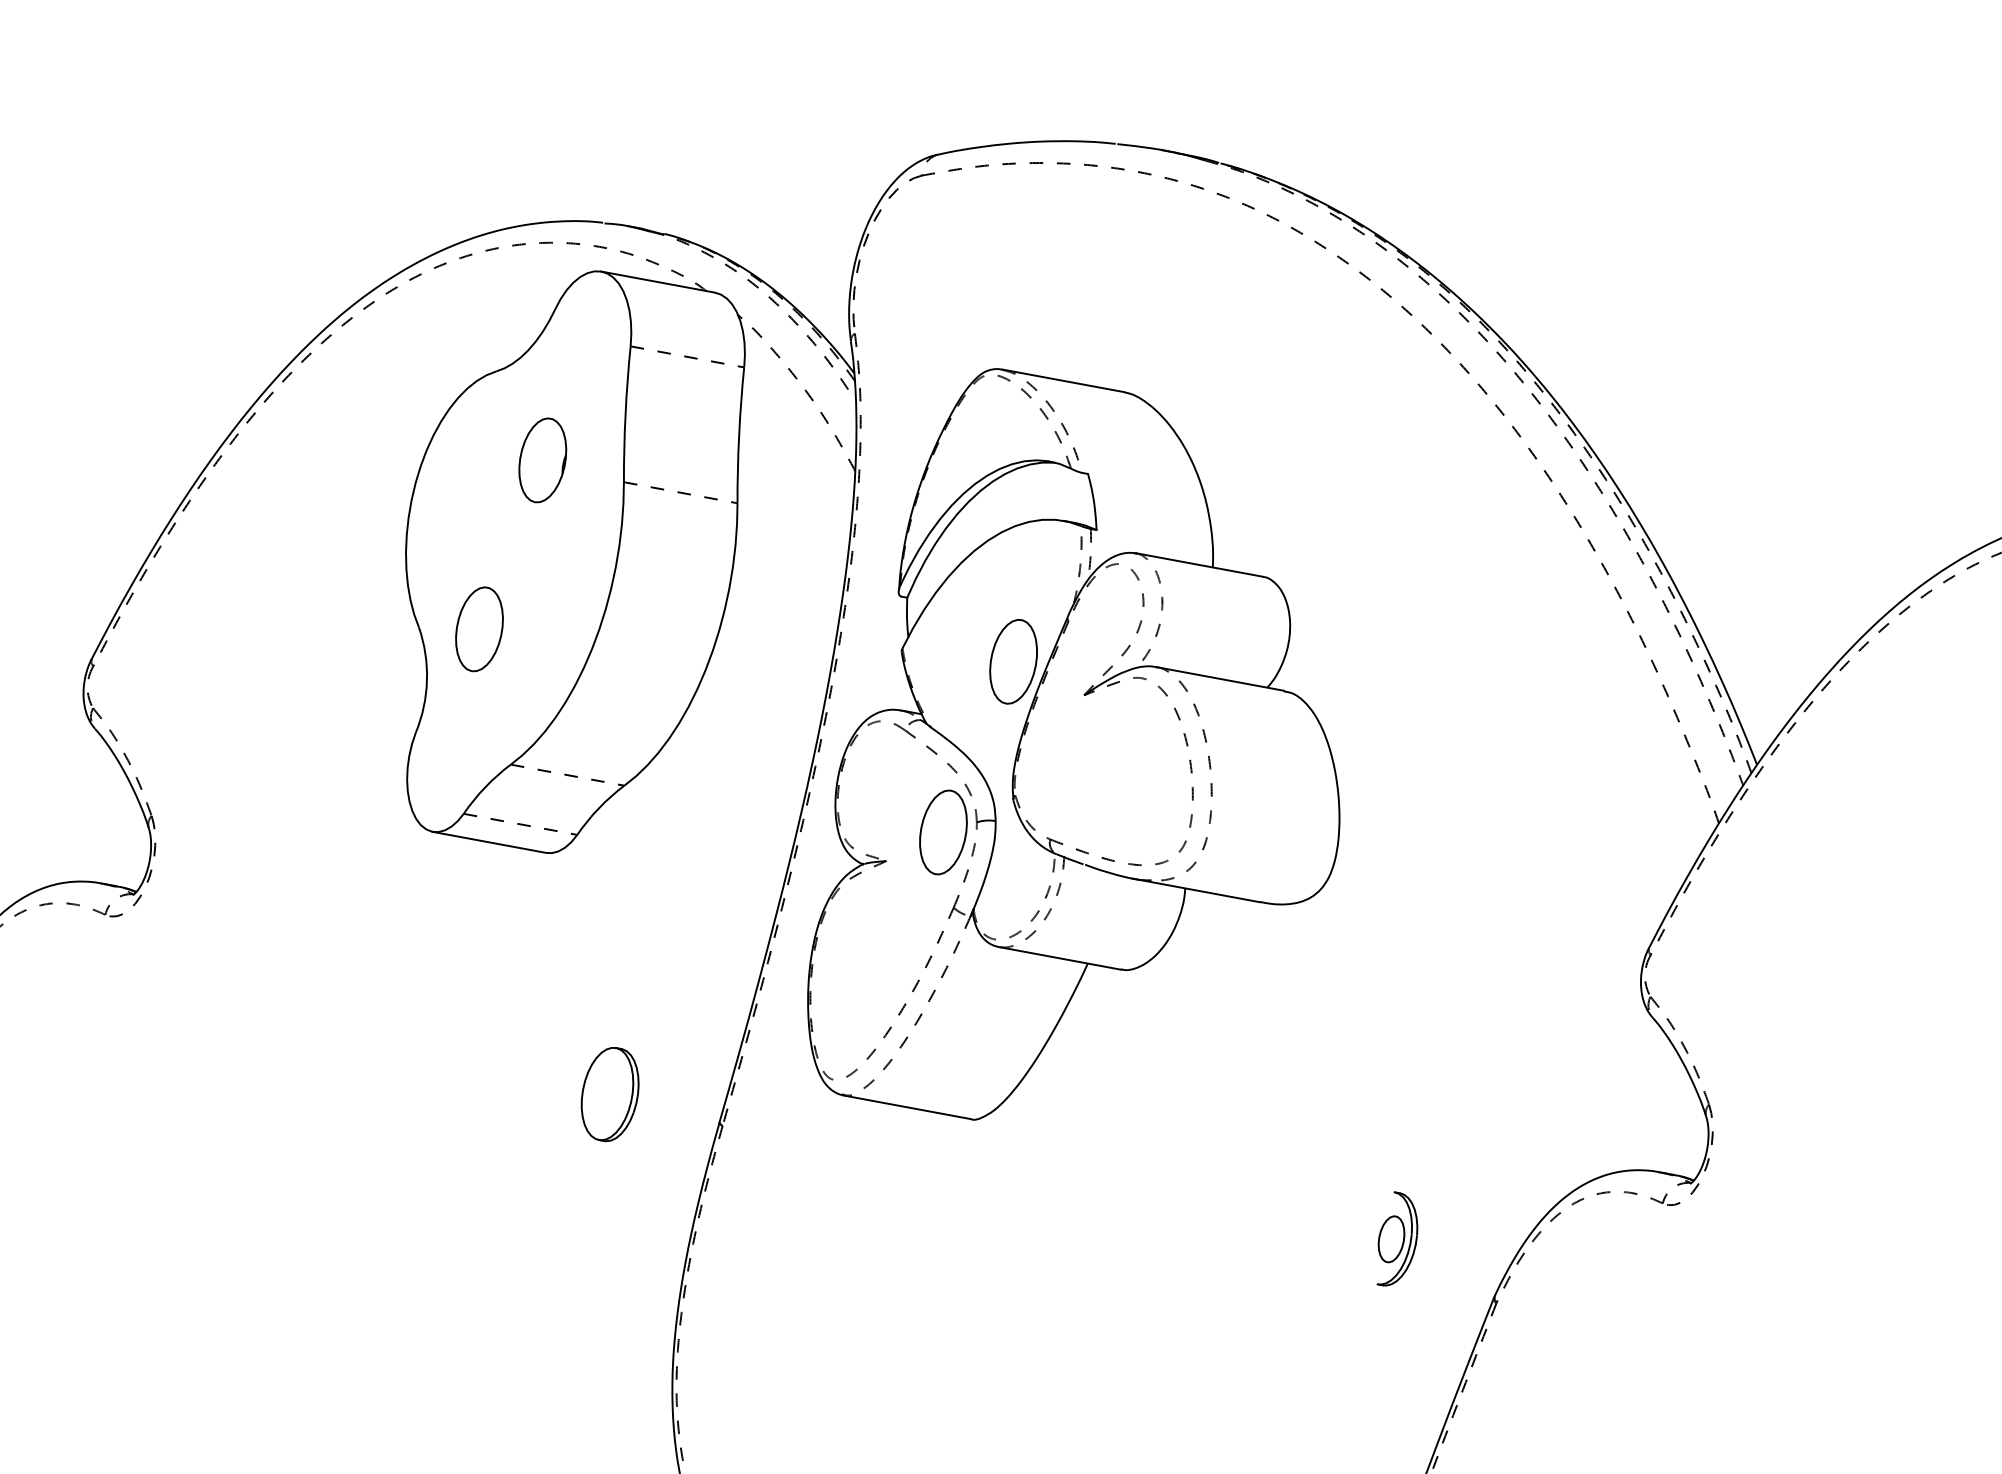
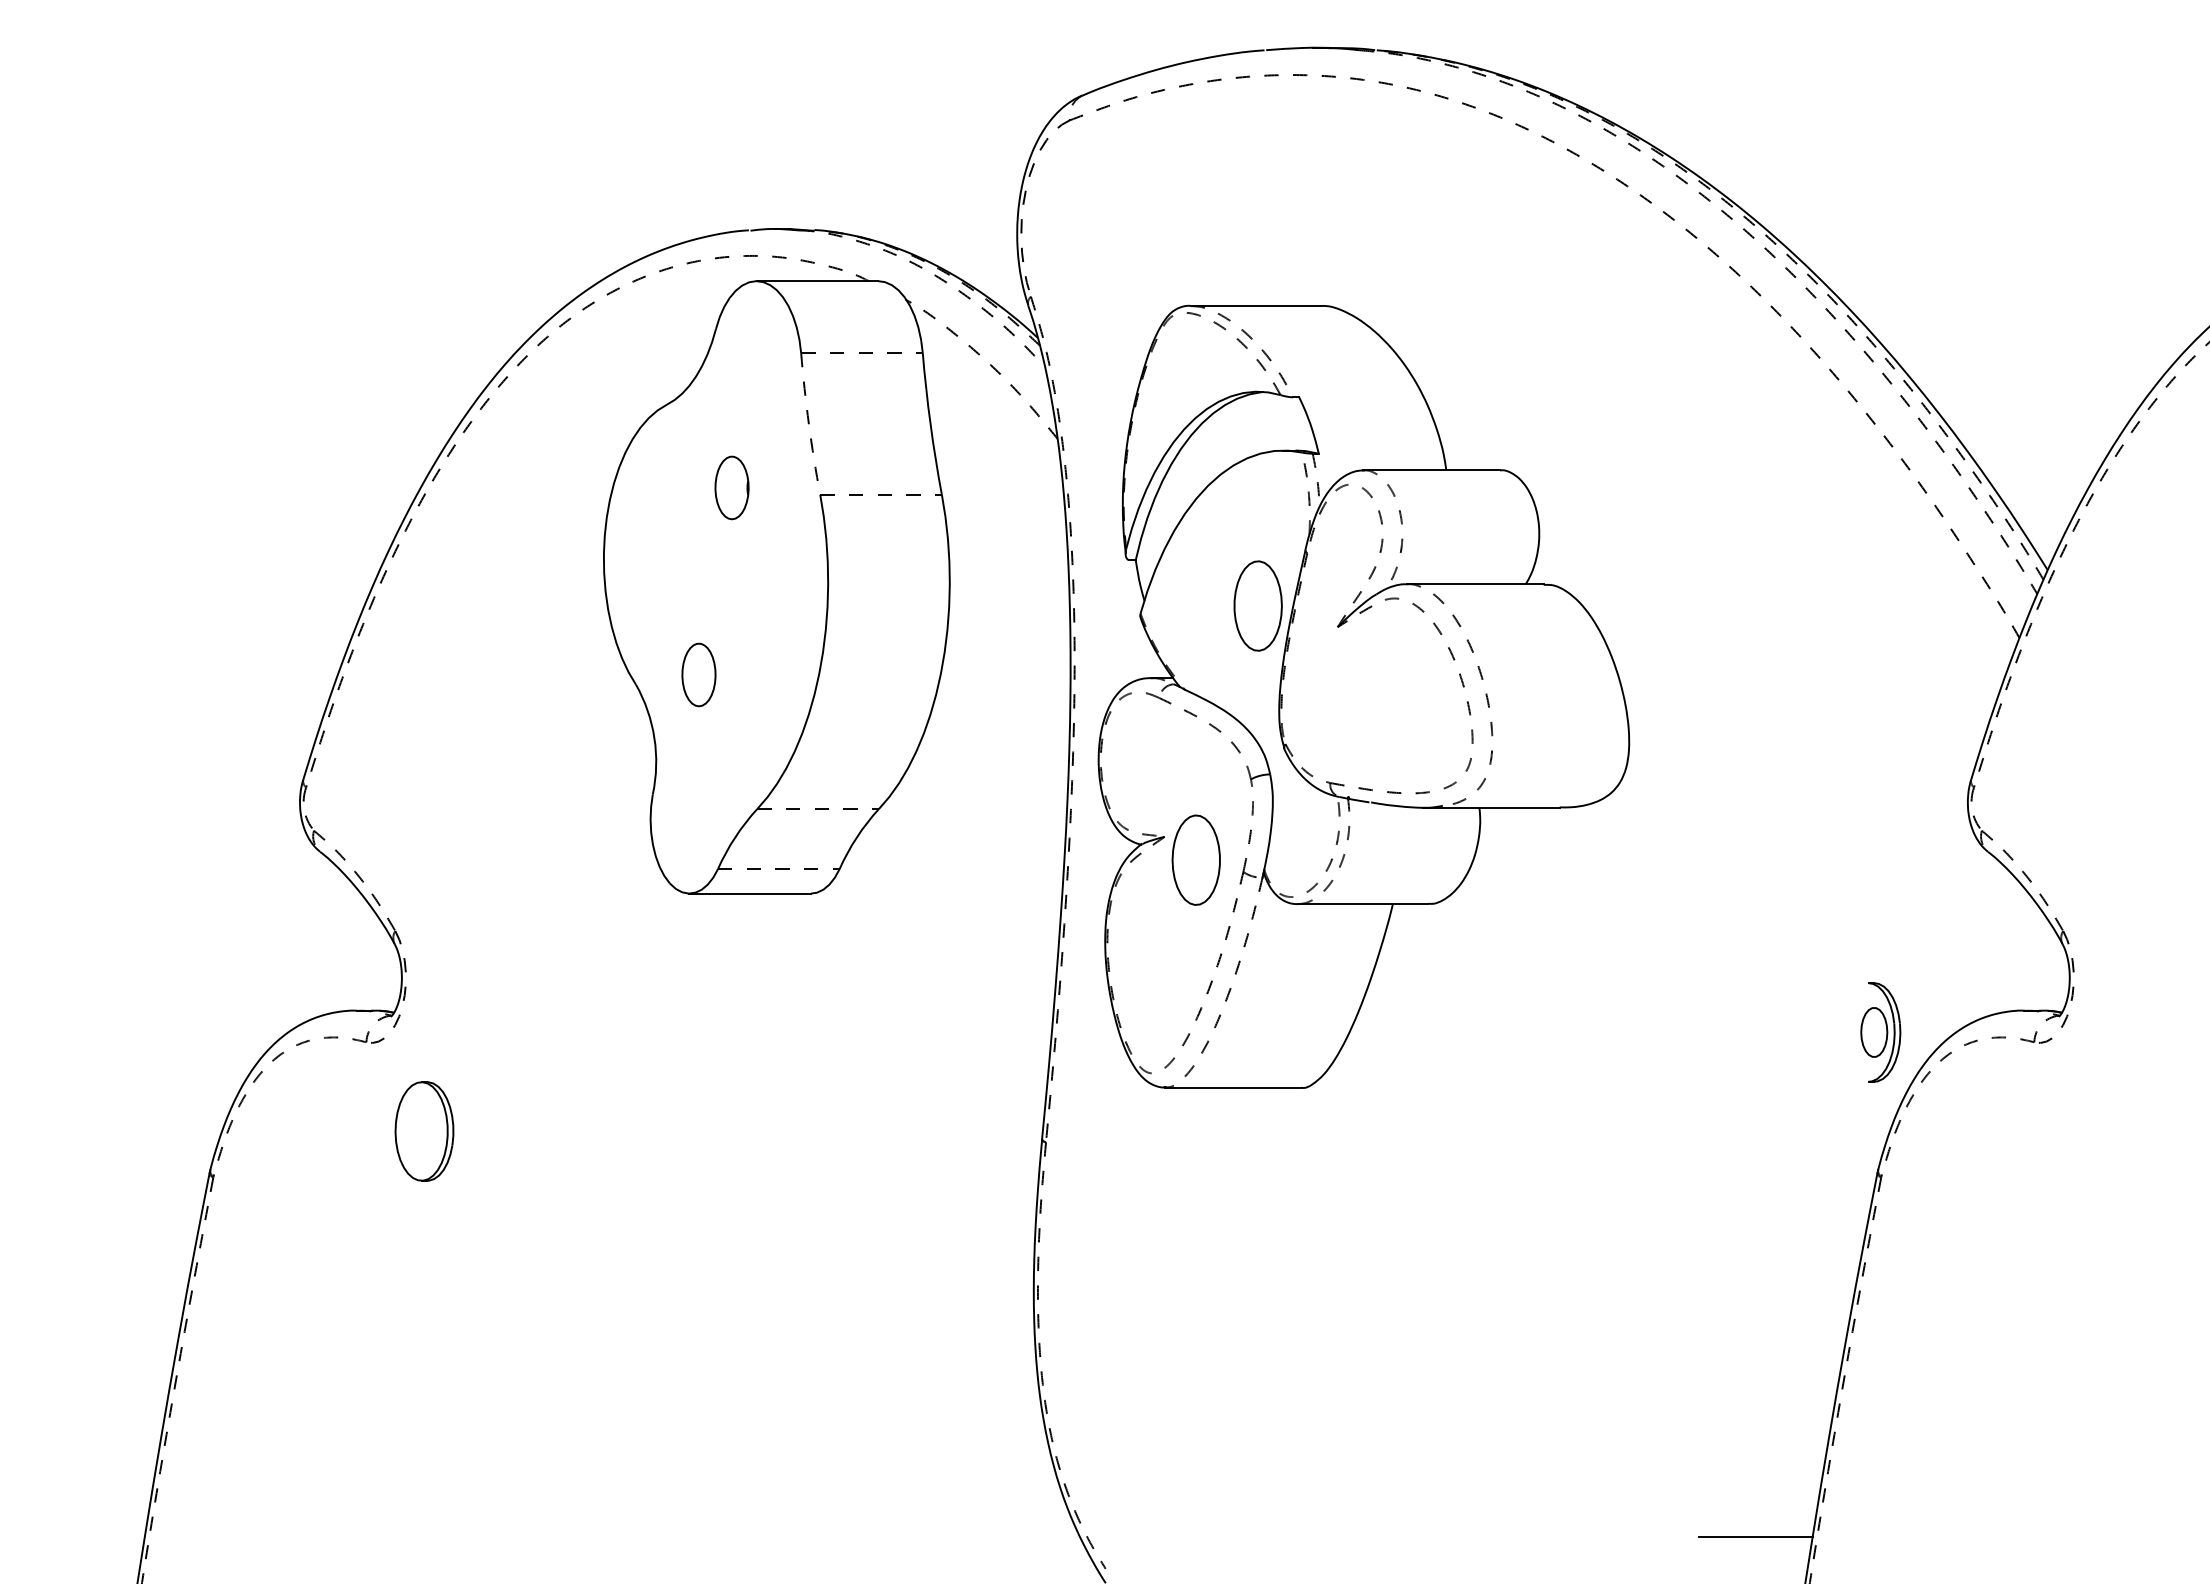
arc: (625, 414) -> (808, 424), solid -> dashed
part: (542, 459) -> (731, 487), size x0.7
part: (479, 628) -> (698, 674), size x0.7
part: (942, 831) -> (1195, 859), moved
part: (610, 1094) -> (424, 1131), moved
part: (1397, 1240) -> (1880, 1032), moved

